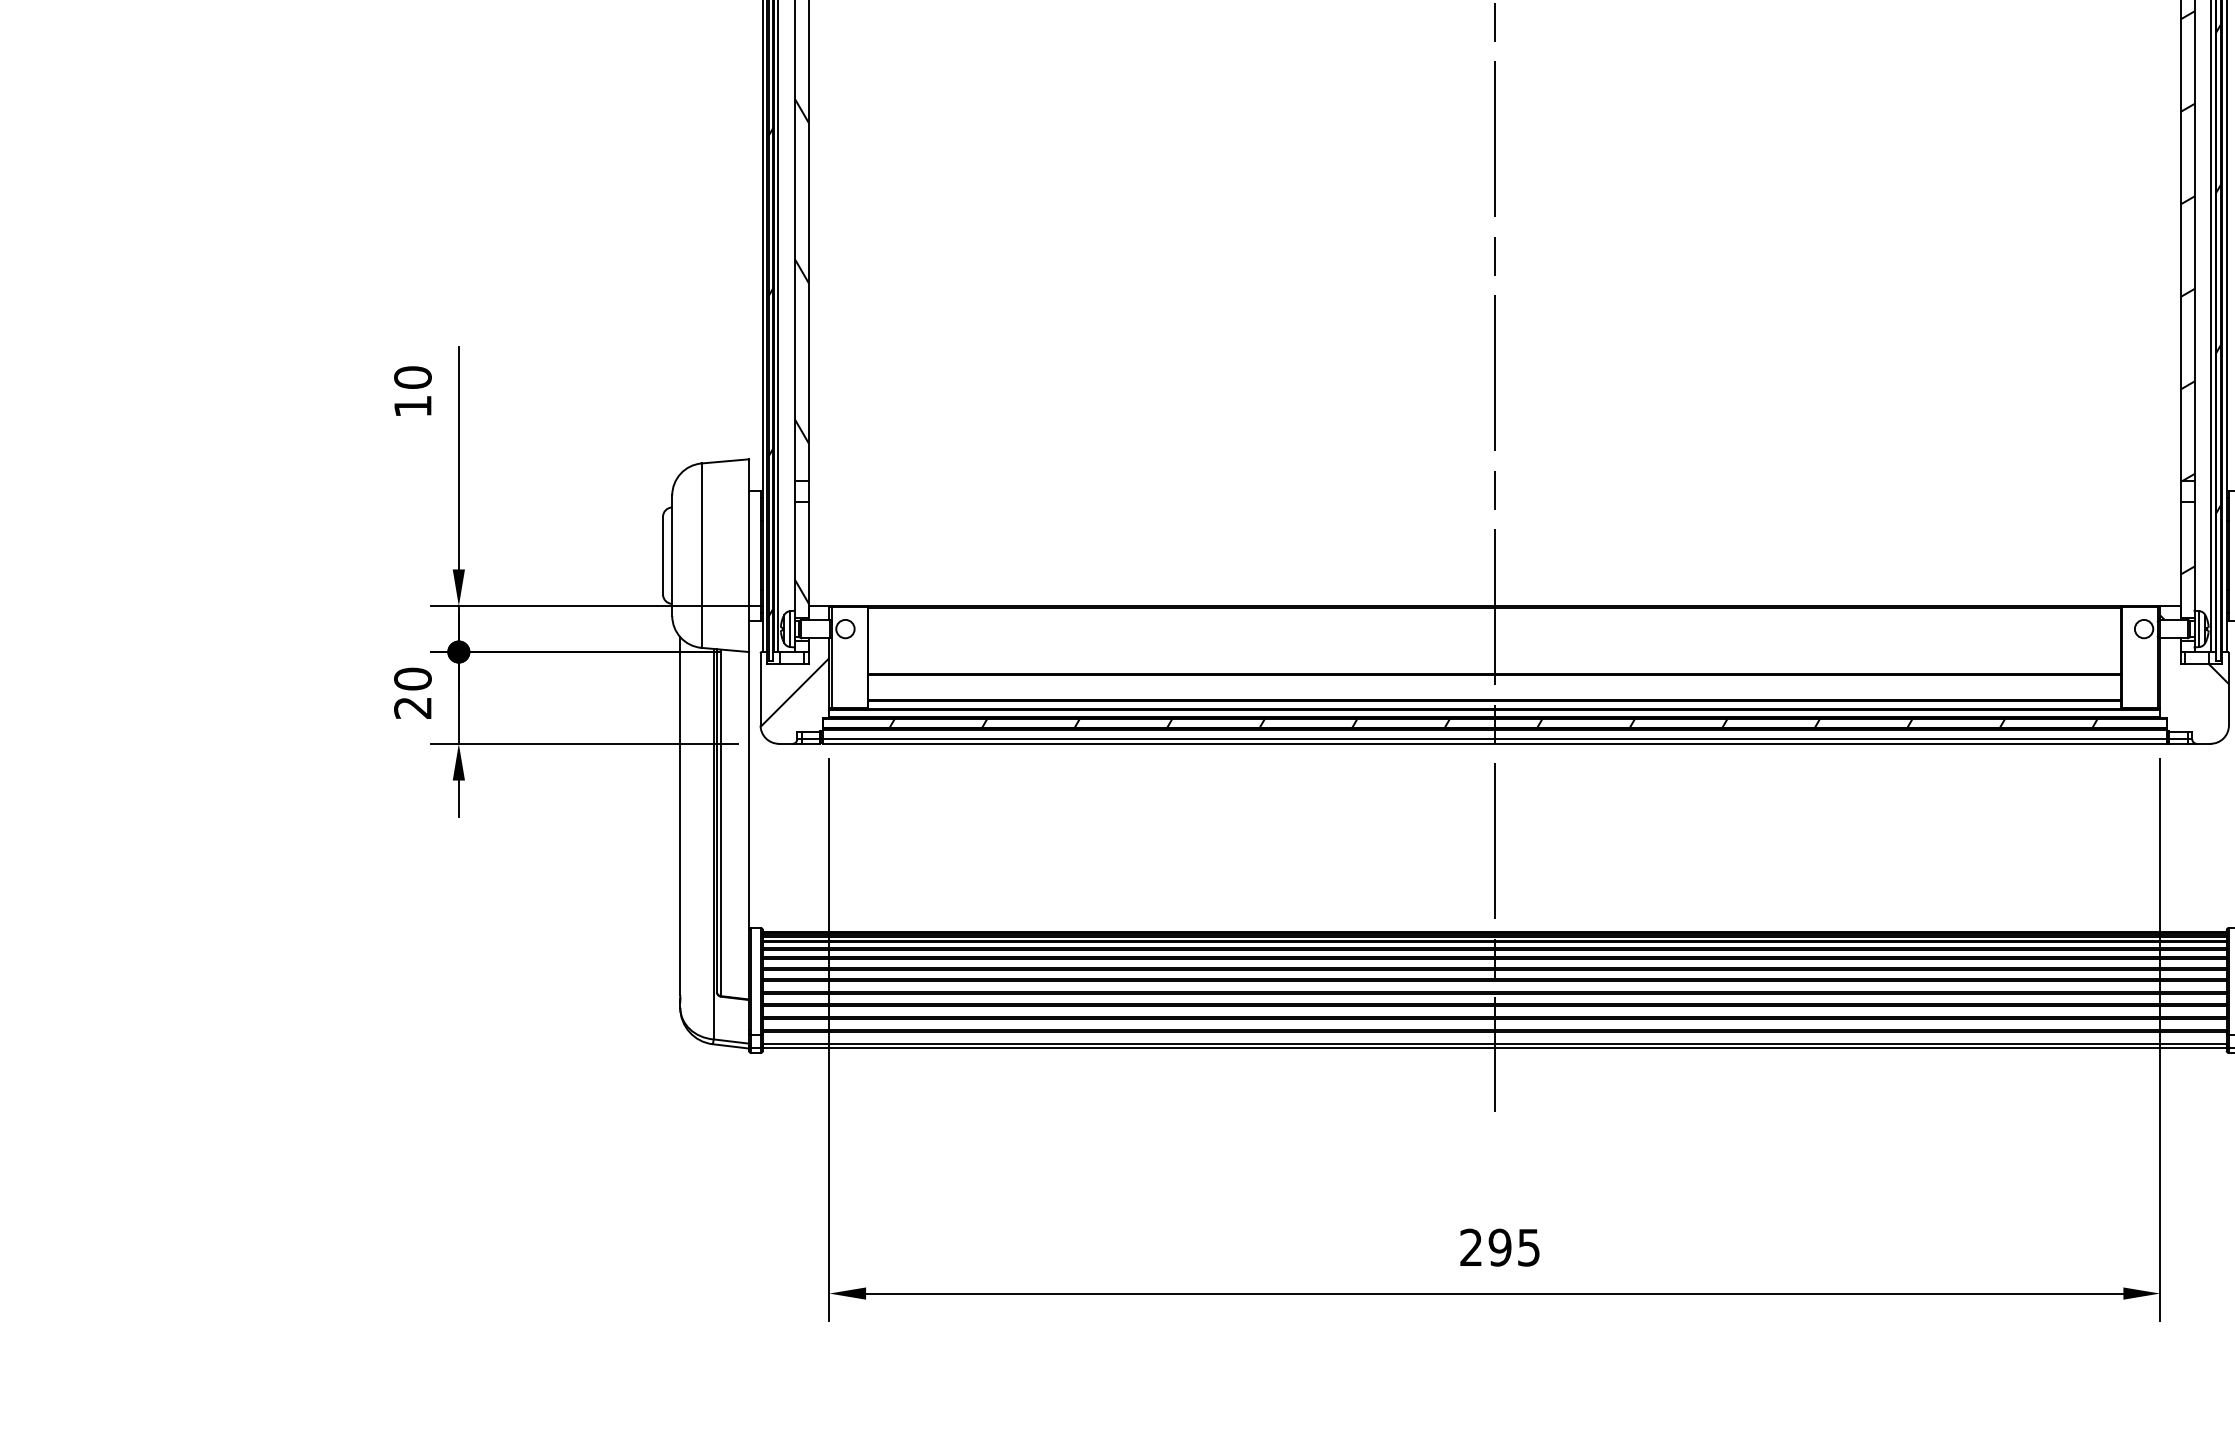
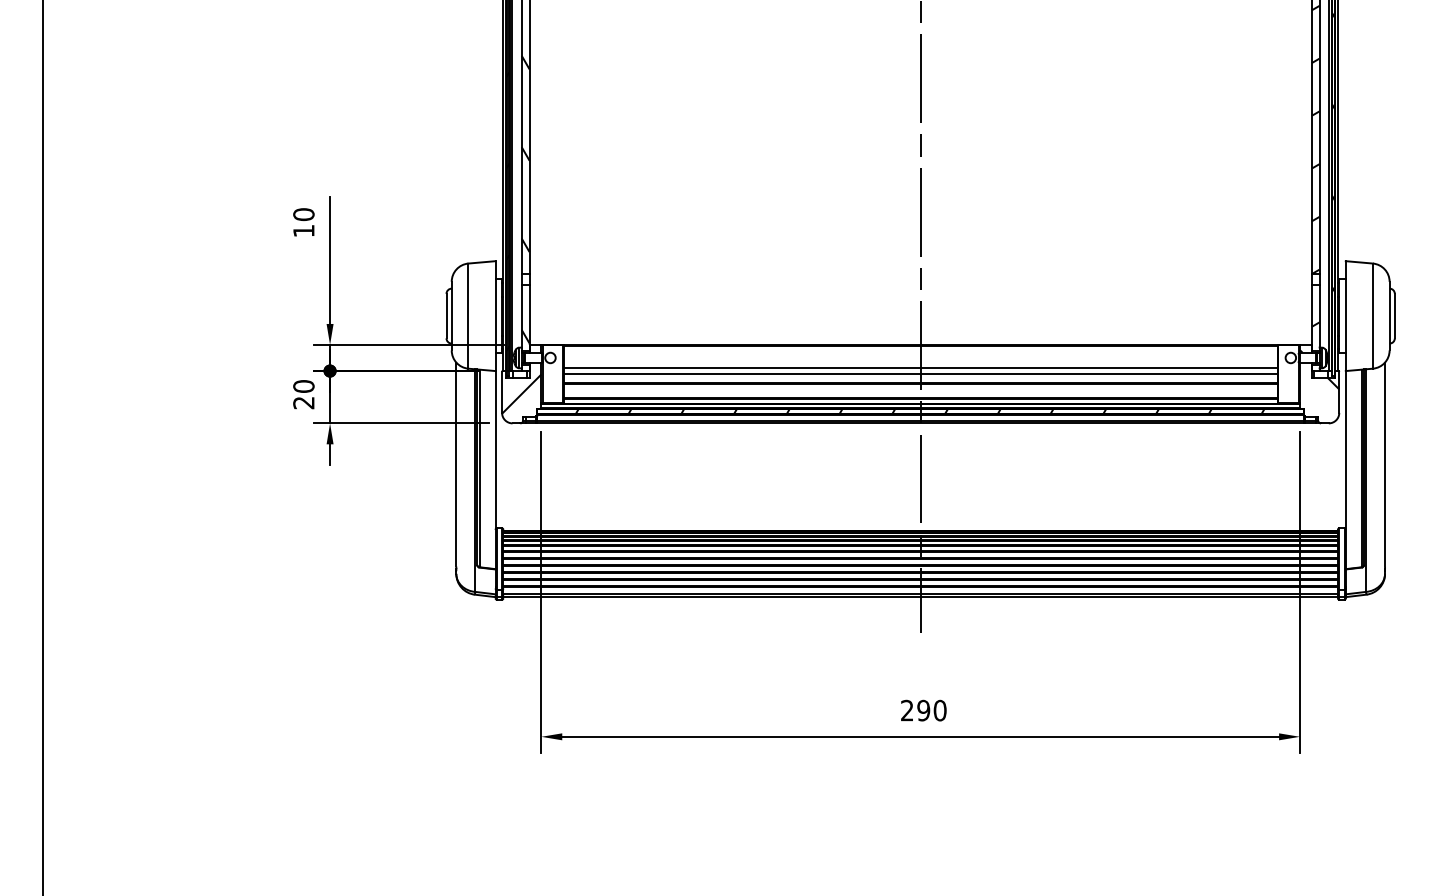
line: (1494, 647) -> (920, 368), added
line: (1494, 656) -> (920, 373), added
text: (1527, 1247) -> (939, 710), 295 -> 290

